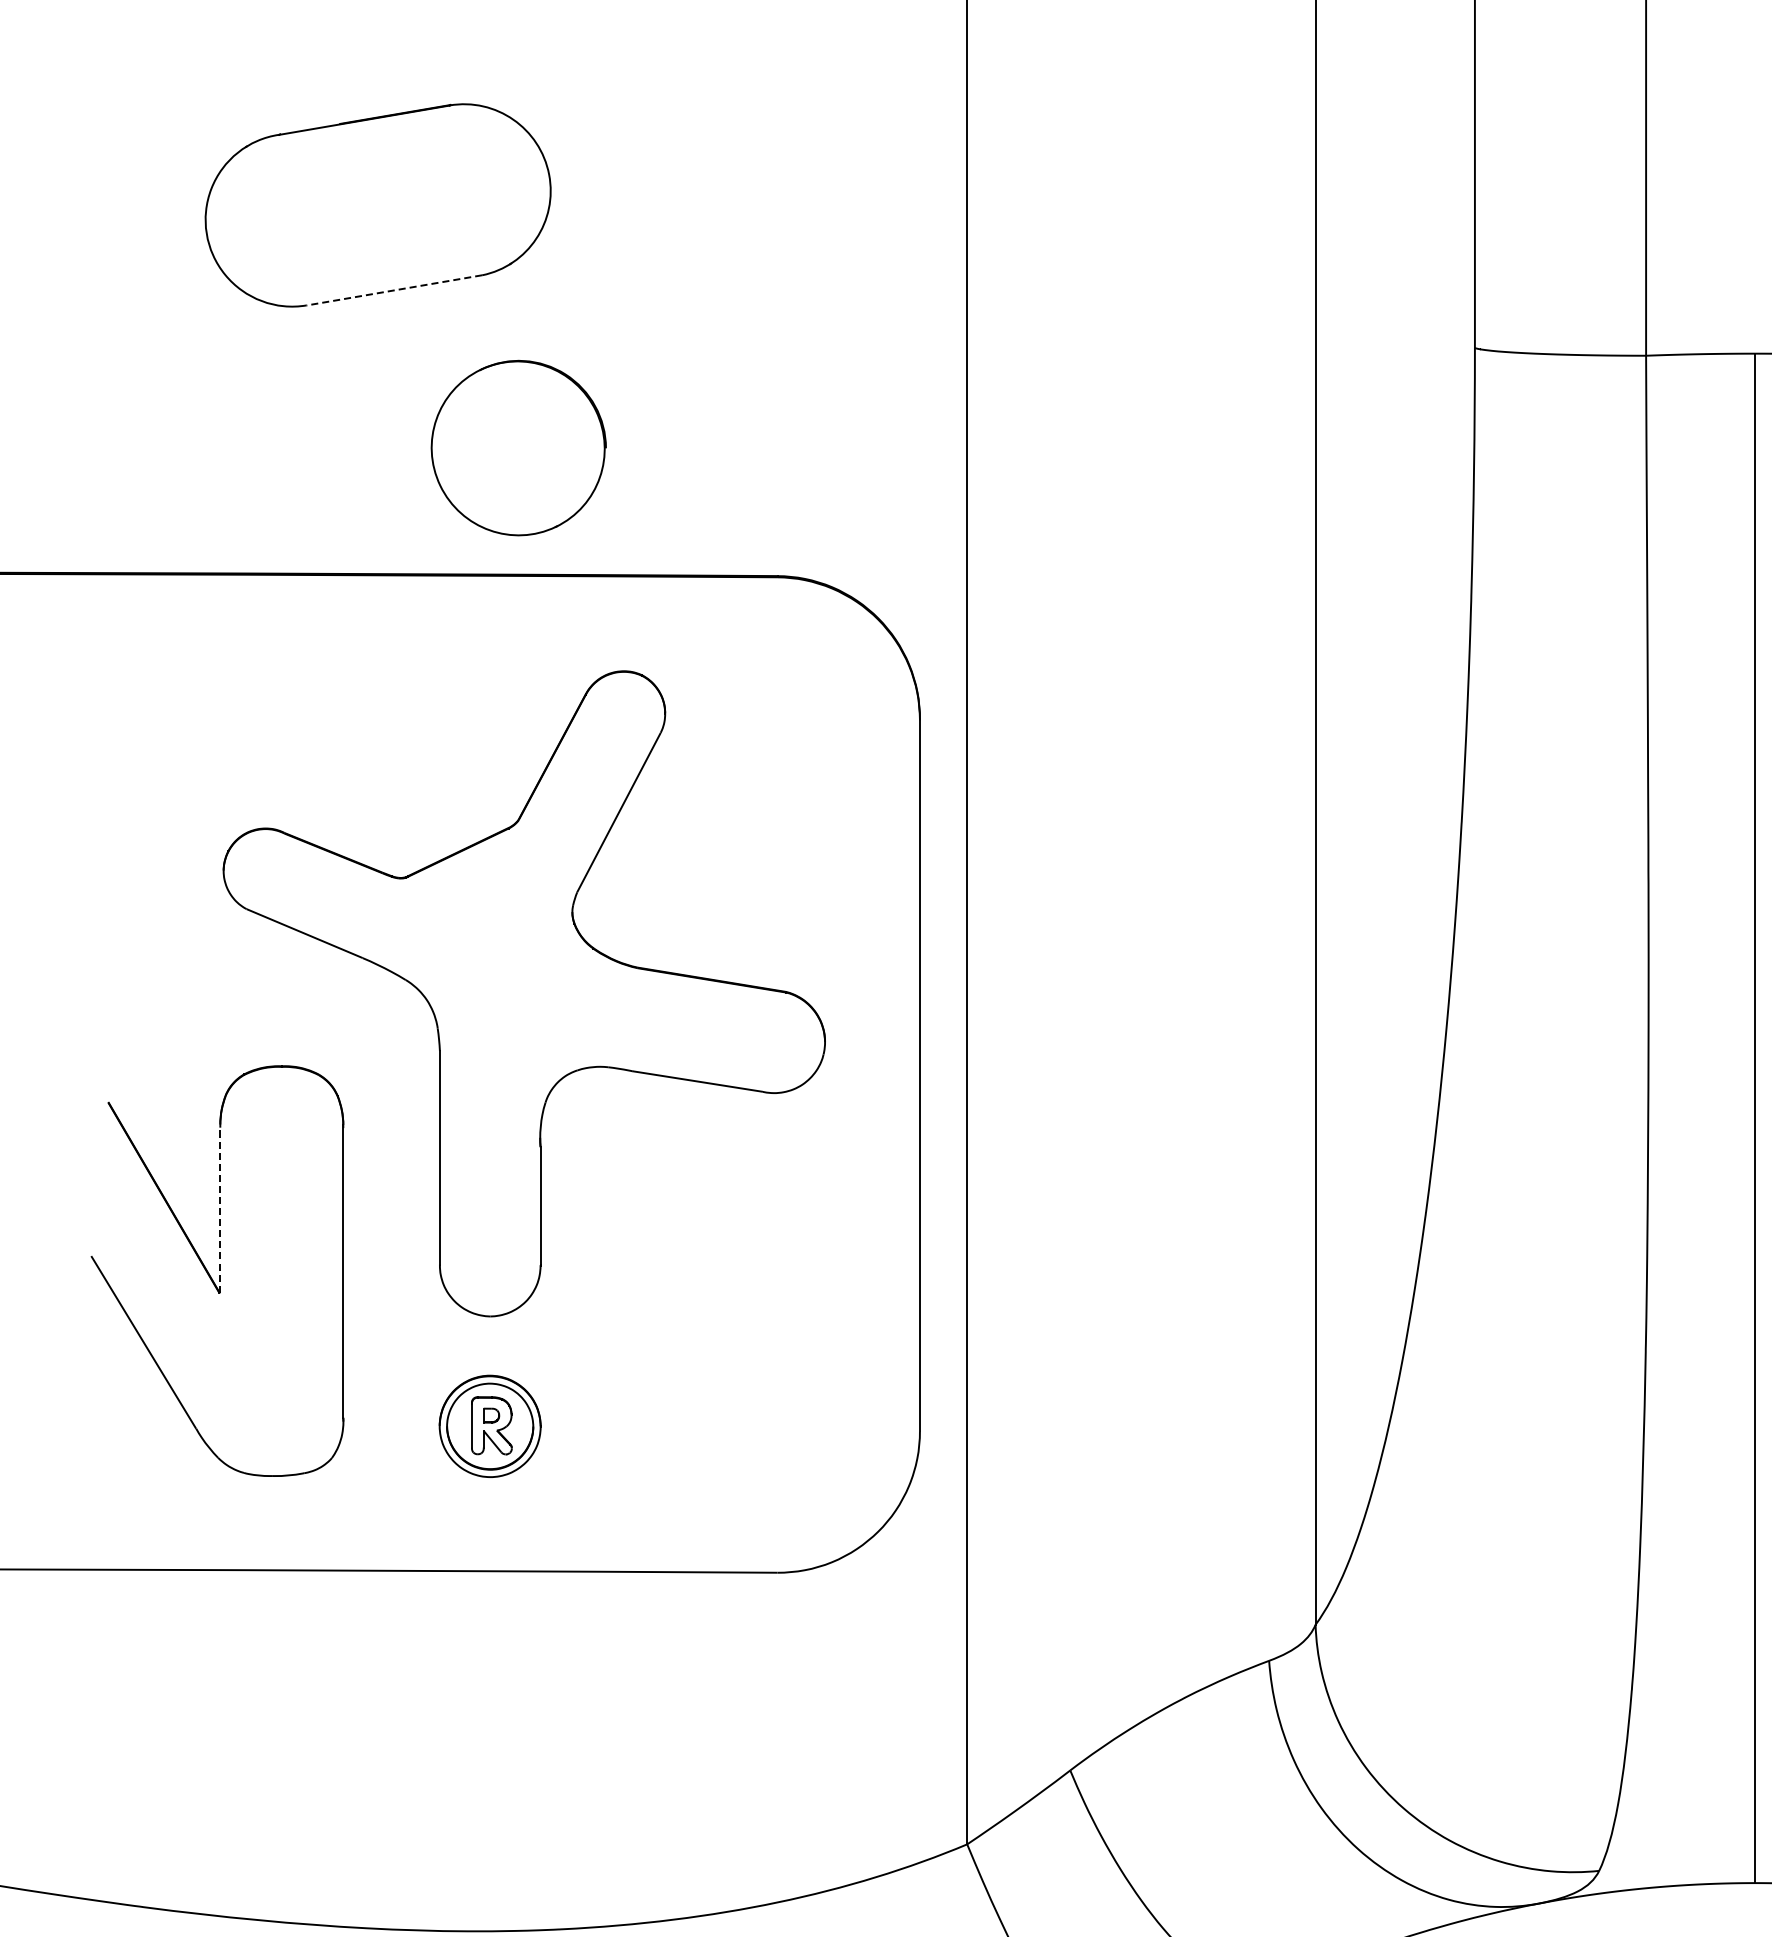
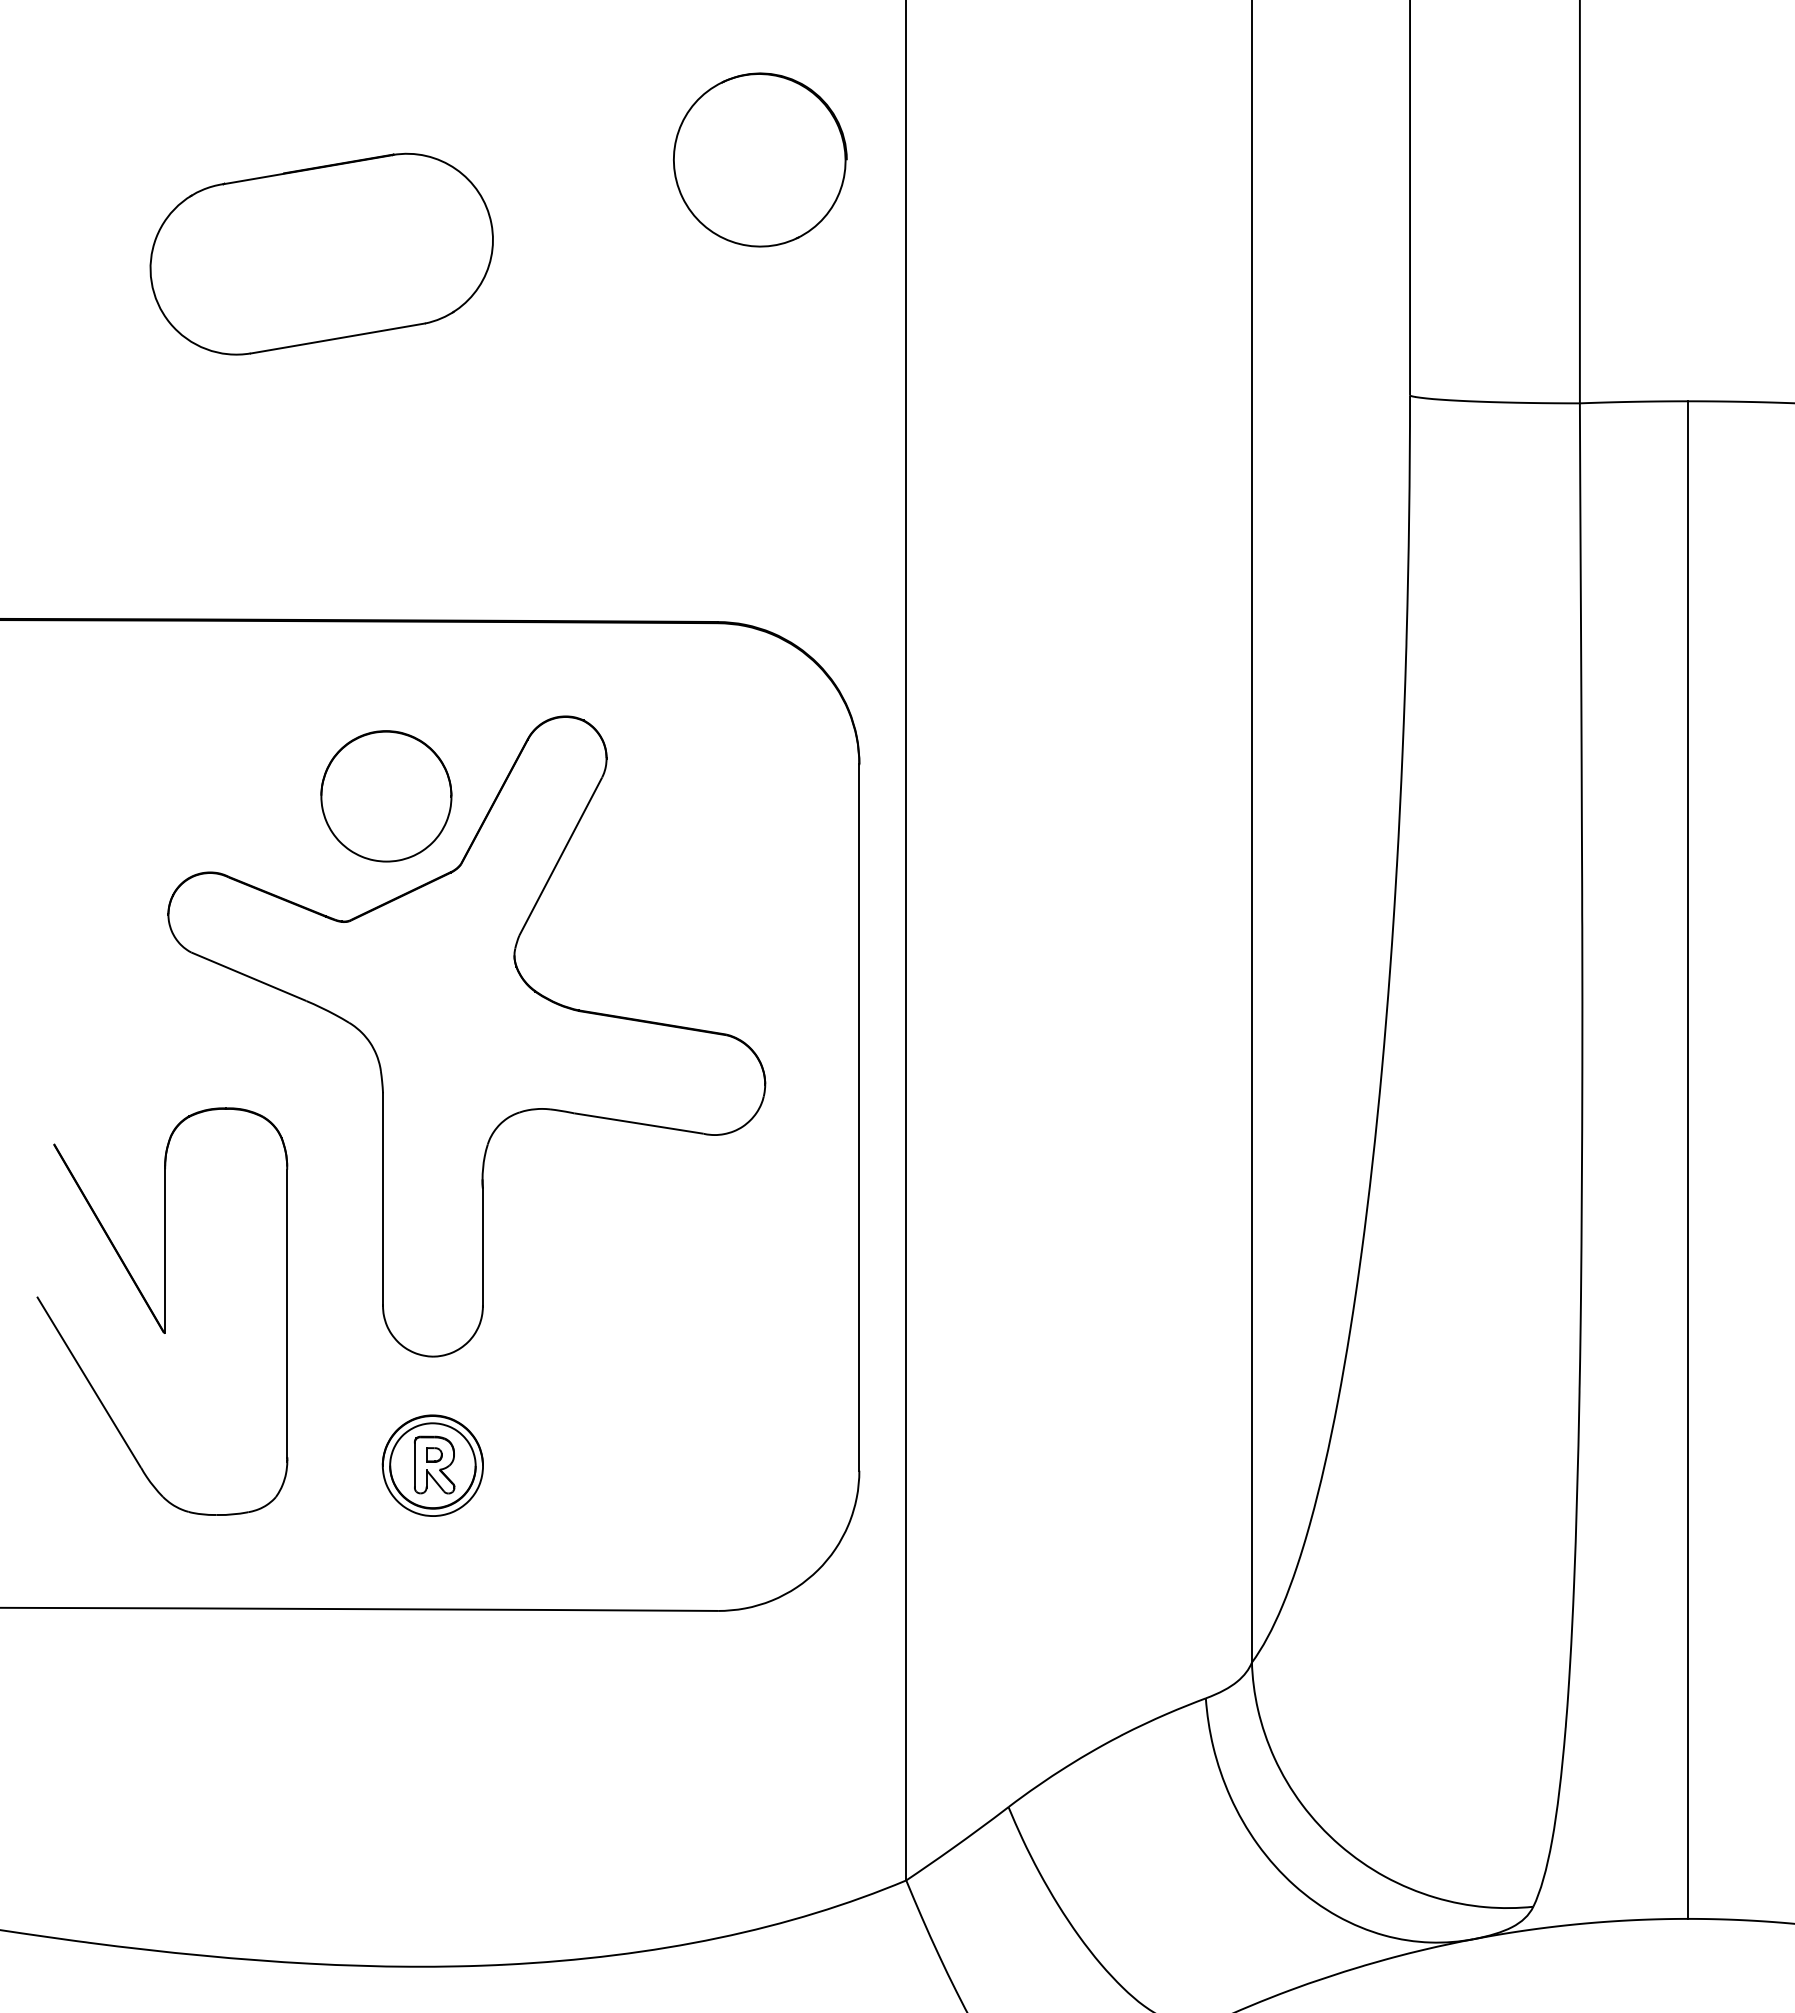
line: (394, 290) -> (337, 338), dashed -> solid
part: (518, 447) -> (760, 159), moved
part: (443, 751) -> (386, 796), added
line: (220, 1210) -> (165, 1251), dashed -> solid

